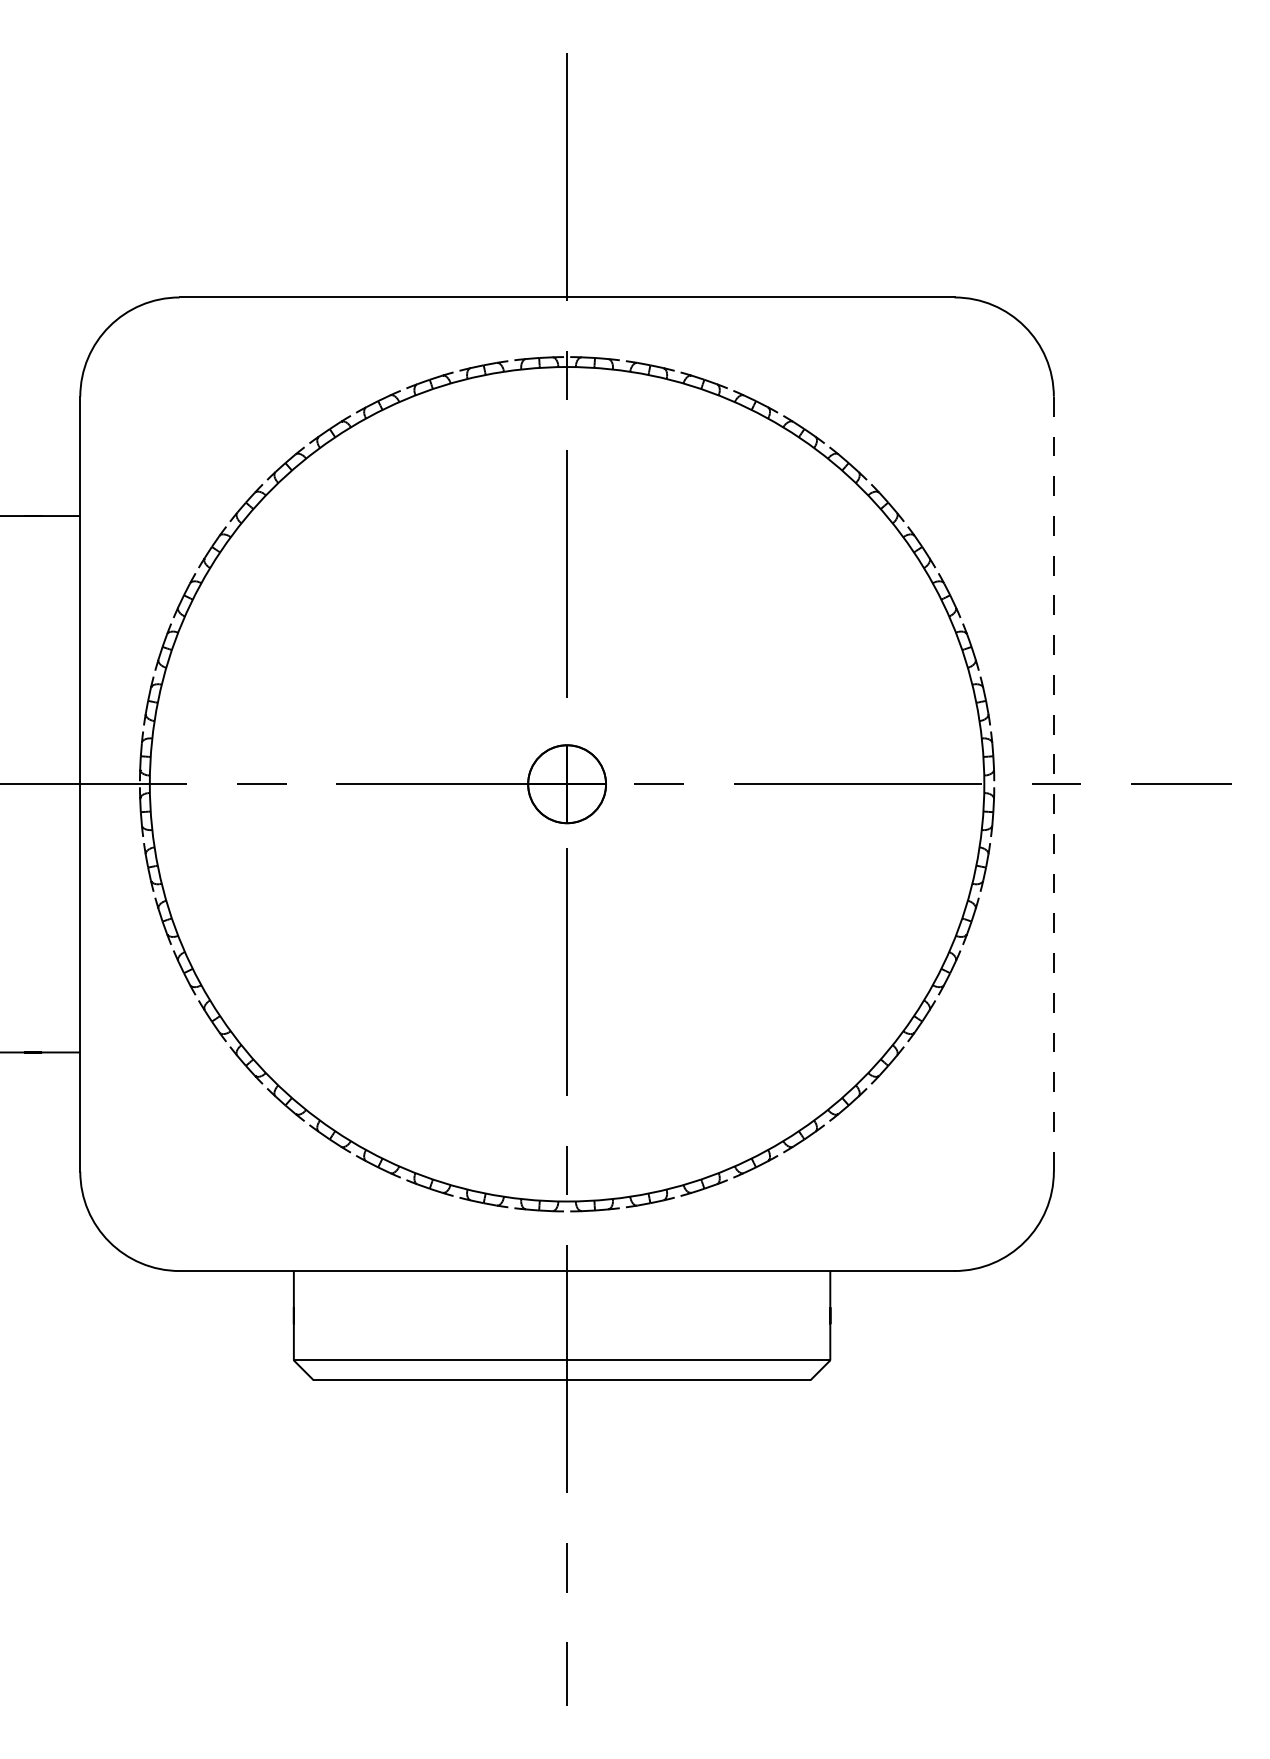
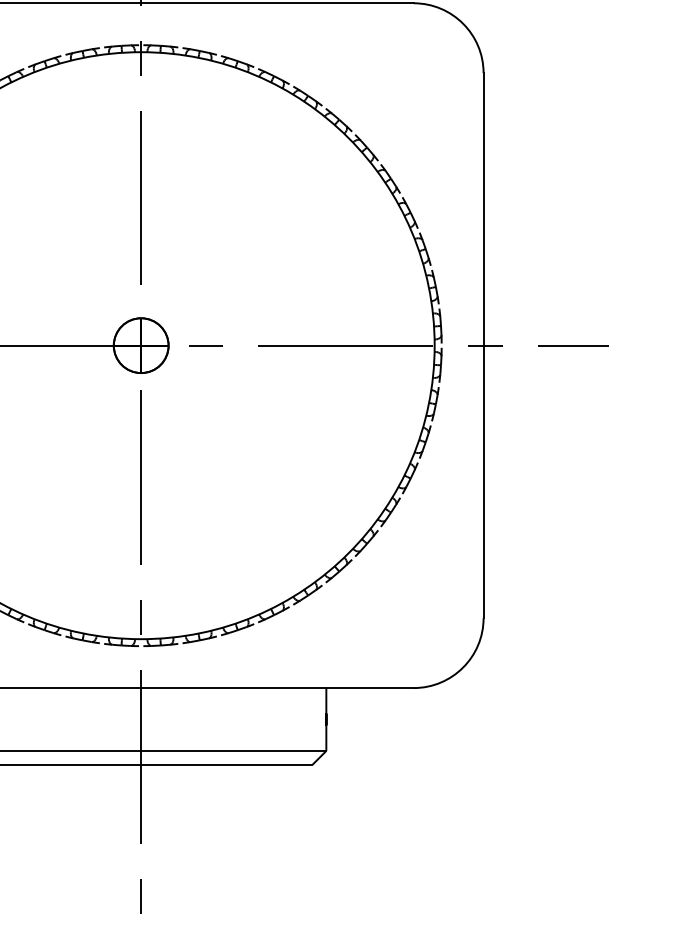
line: (1053, 784) -> (483, 345), dashed -> solid

